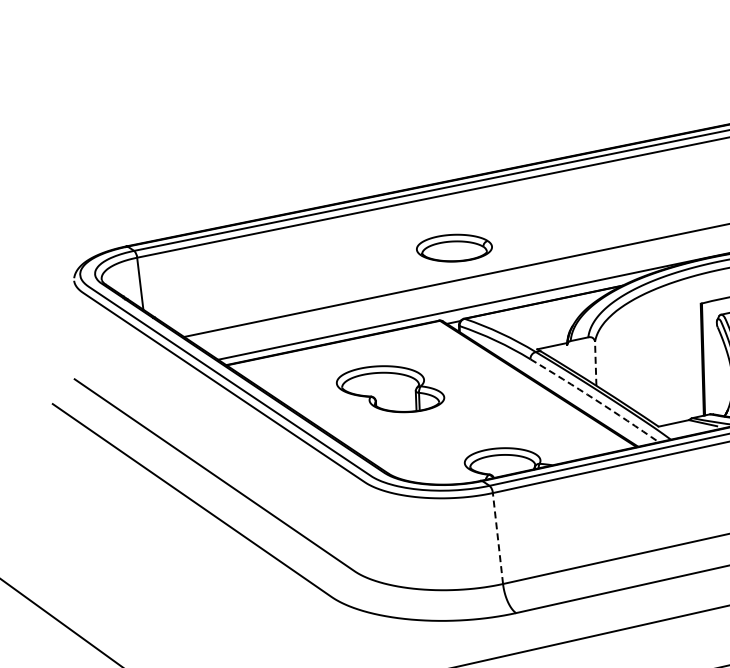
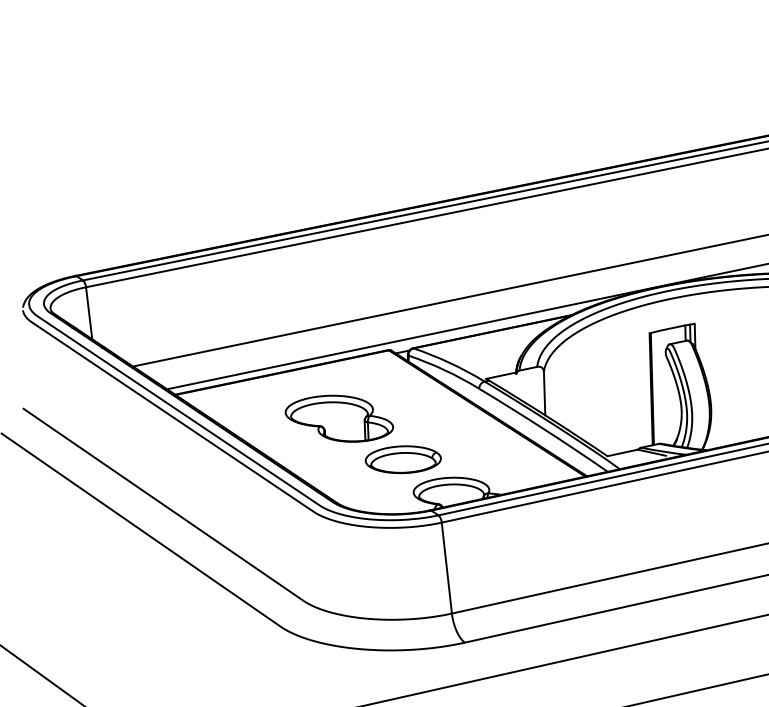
part: (453, 247) -> (402, 459), moved
line: (595, 363) -> (544, 393), dashed -> solid
arc: (595, 399) -> (544, 429), dashed -> solid
line: (497, 538) -> (446, 568), dashed -> solid

